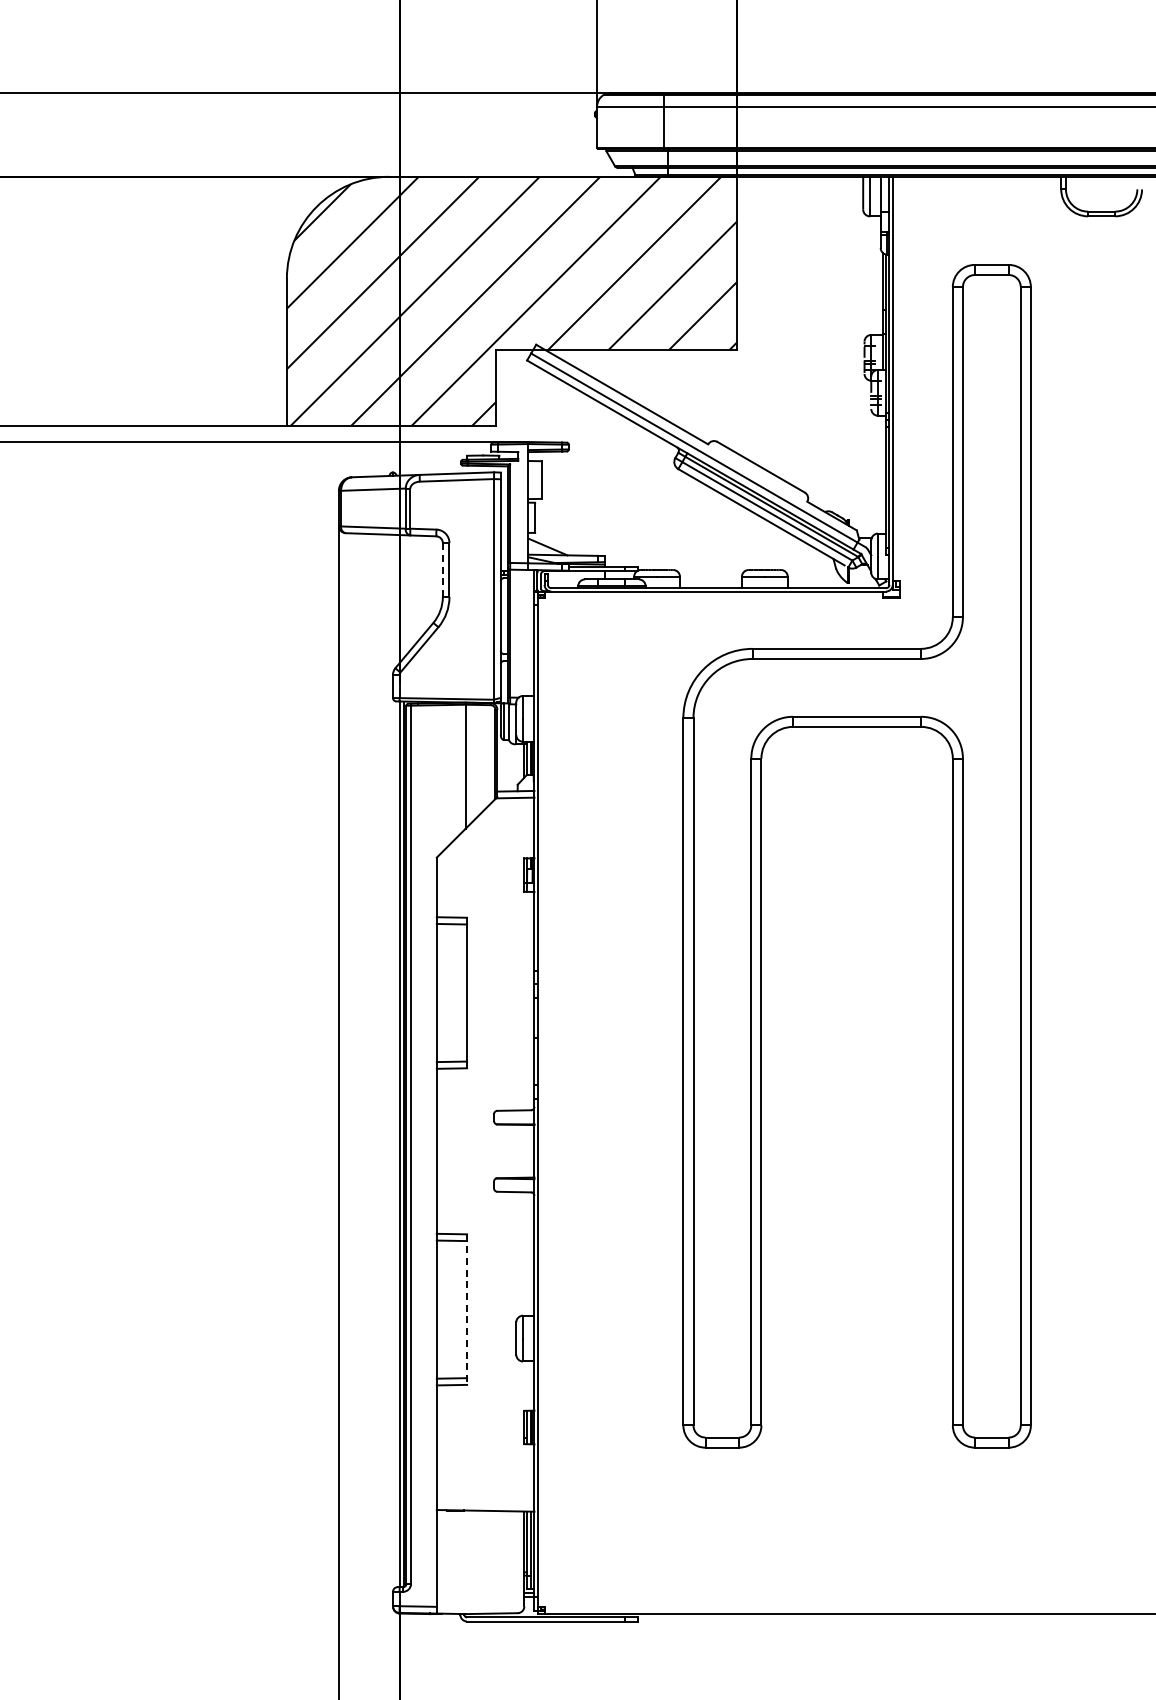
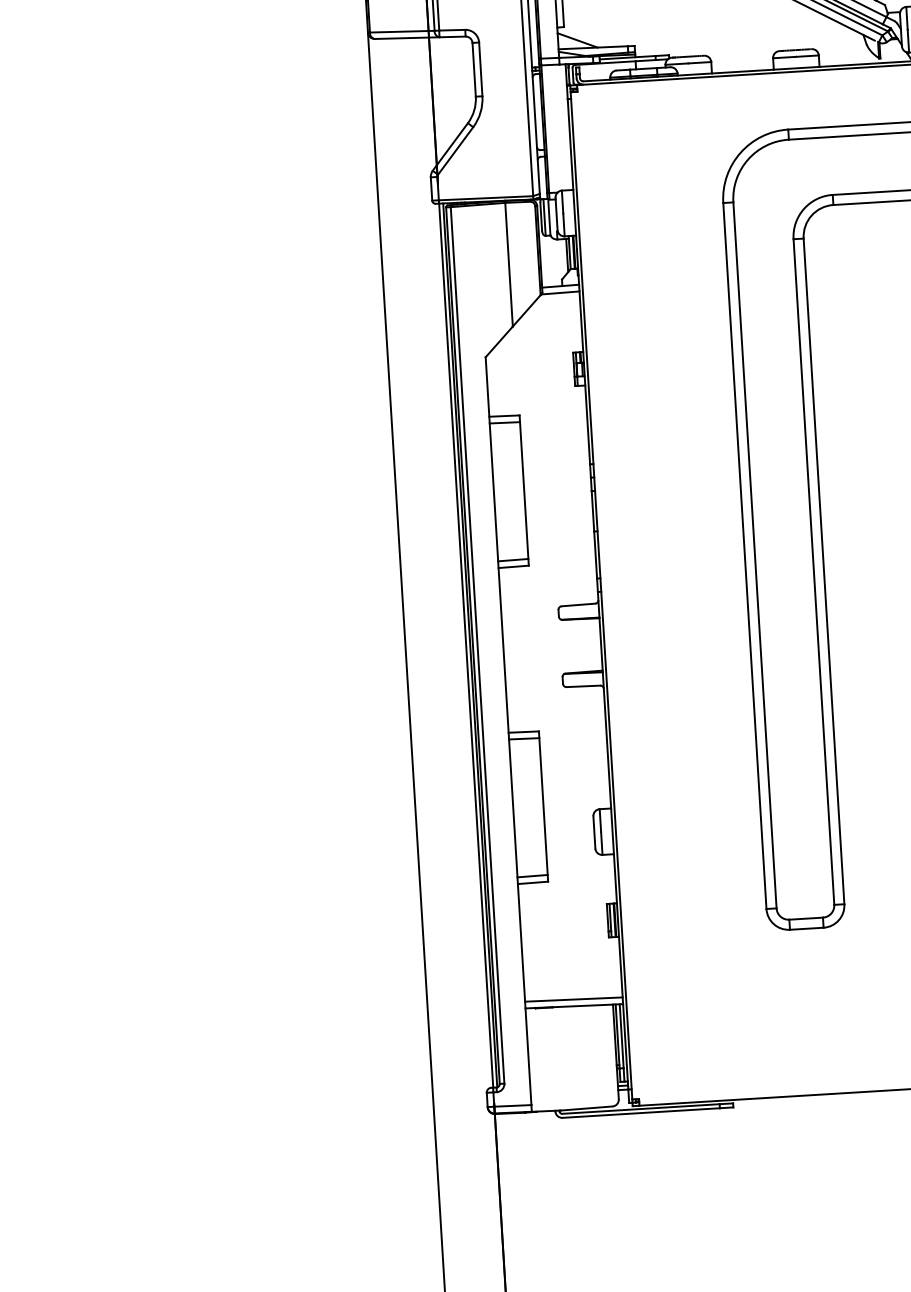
line: (442, 570) -> (473, 70), dashed -> solid
line: (467, 1310) -> (543, 807), dashed -> solid
line: (485, 1503) -> (573, 998), added

